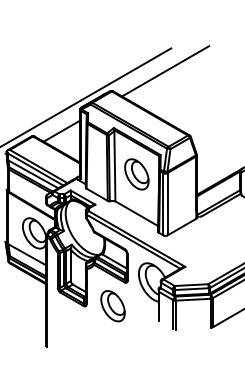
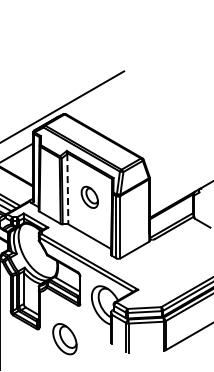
line: (165, 71) -> (118, 94), removed
line: (114, 166) -> (67, 189), solid -> dashed
part: (136, 174) -> (89, 197), size x0.7
part: (112, 306) -> (64, 339), moved

